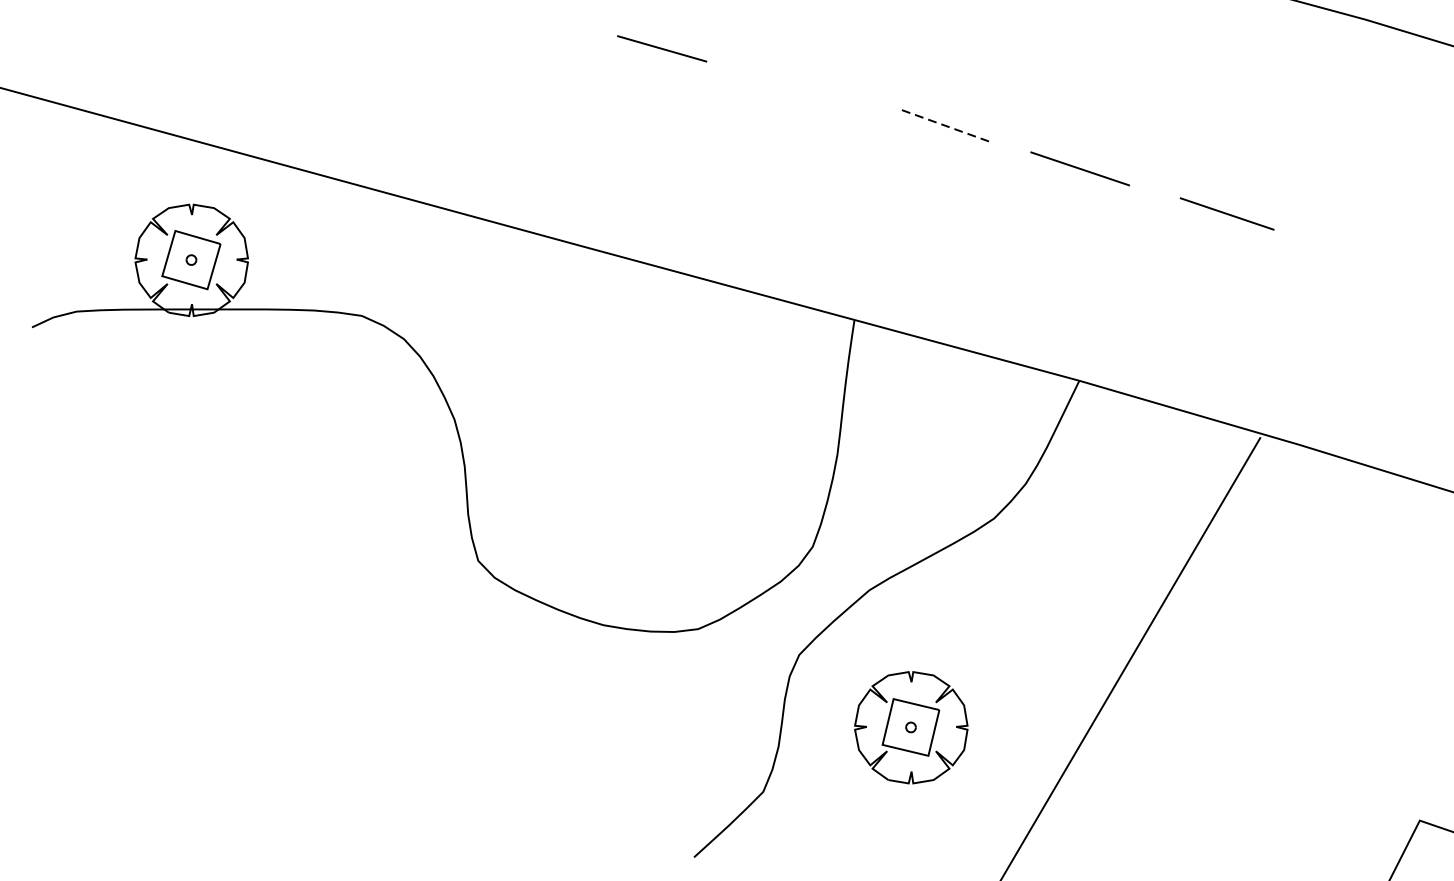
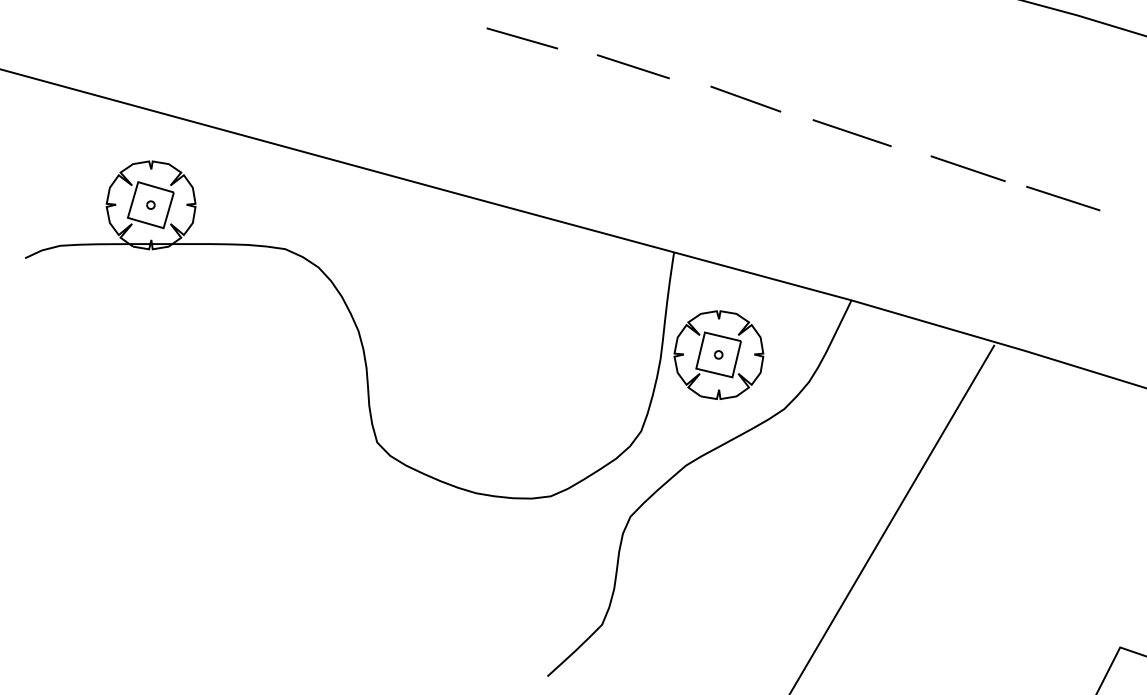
line: (801, 84) -> (632, 66), added
line: (944, 126) -> (745, 99), dashed -> solid
line: (1347, 251) -> (1063, 198), added
part: (910, 726) -> (718, 354), moved

